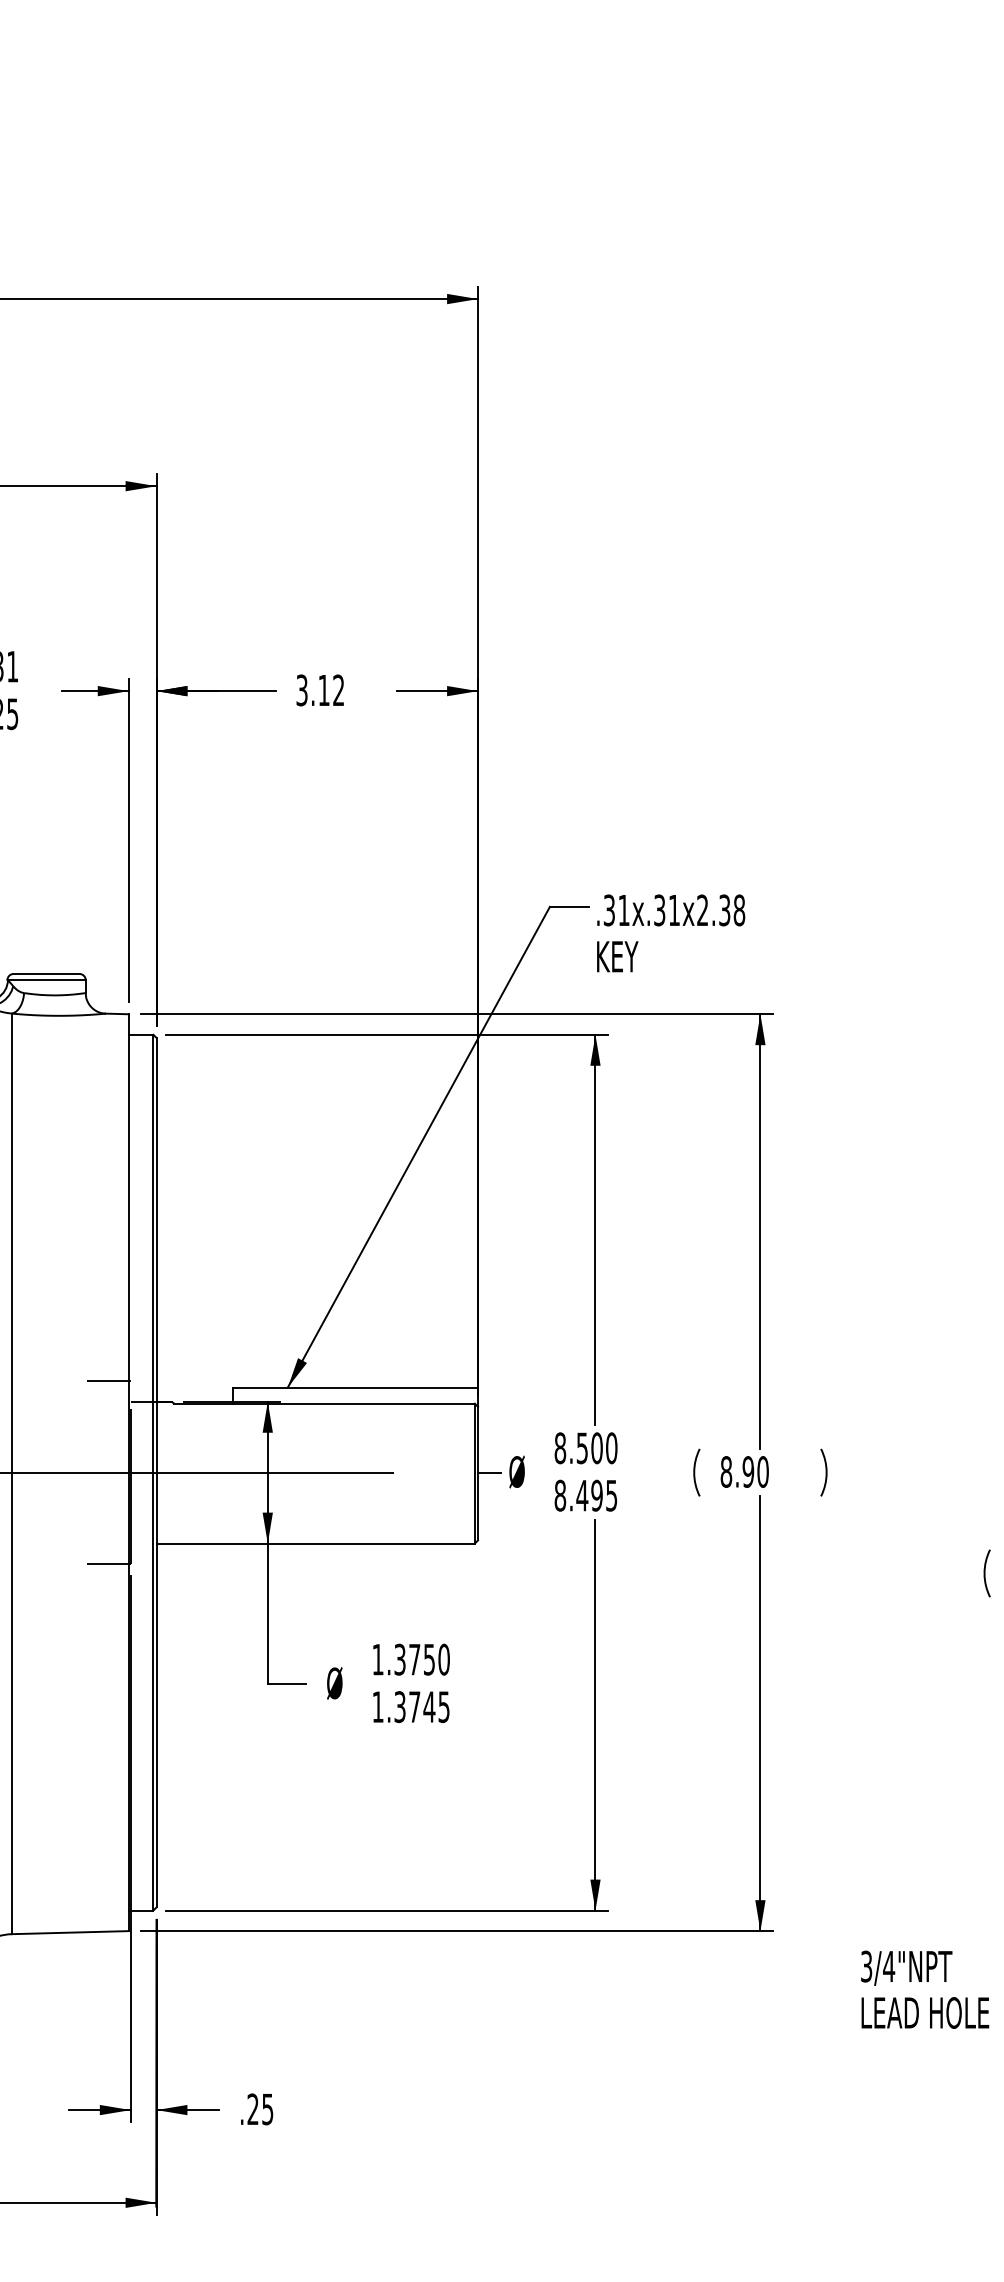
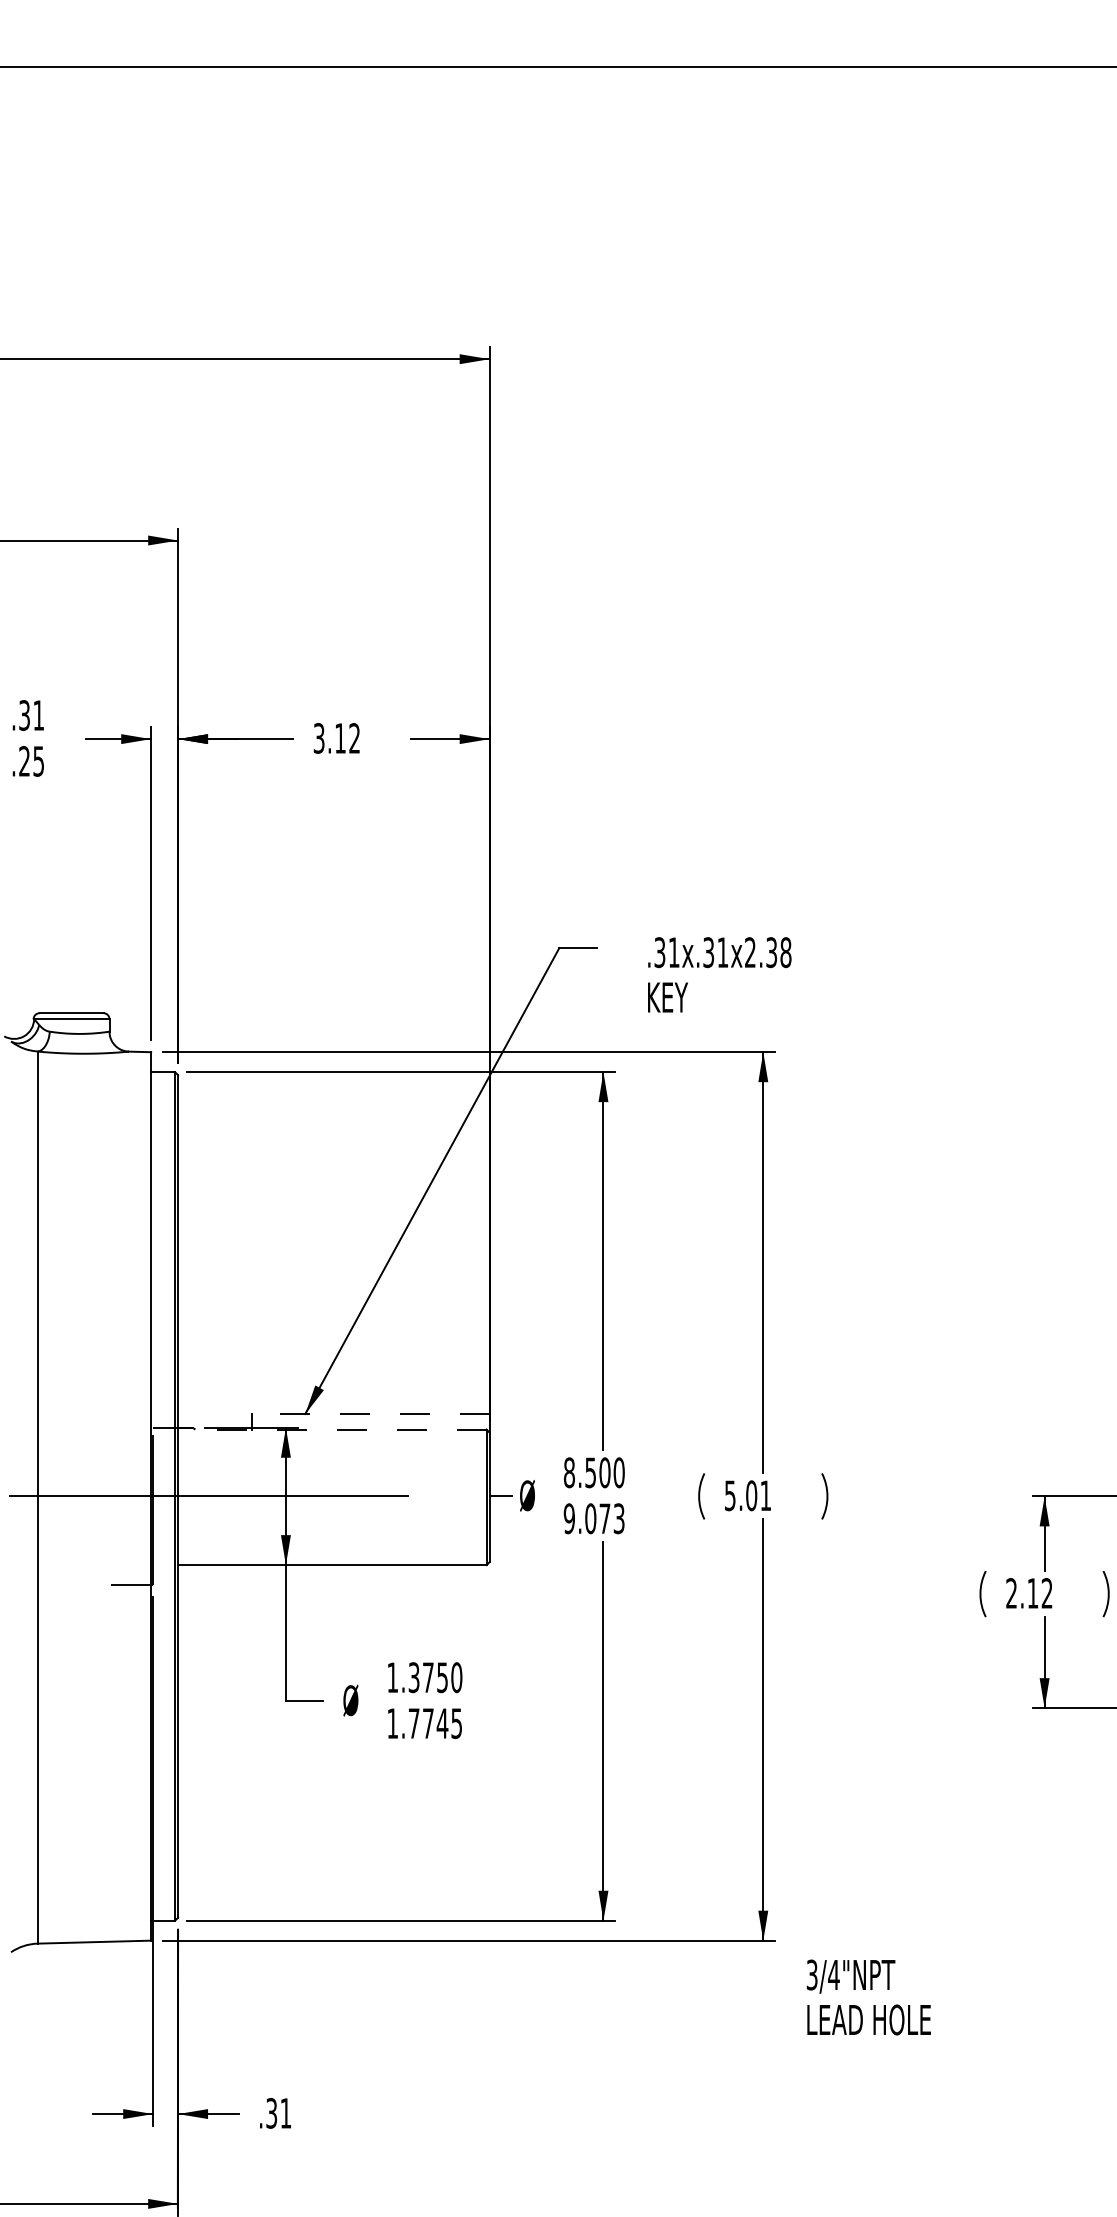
text: (670, 933) -> (719, 974), moved
line: (108, 1380) -> (131, 1407), removed
line: (355, 1388) -> (370, 1414), solid -> dashed
line: (325, 1403) -> (341, 1429), solid -> dashed
text: (744, 1471) -> (747, 1495), 8.90 -> 5.01
text: (585, 1495) -> (593, 1518), 8.495 -> 9.073
text: (399, 1707) -> (413, 1723), 1.3745 -> 1.7745
text: (924, 1989) -> (868, 1997), moved
text: (260, 2109) -> (278, 2113), .25 -> .31

